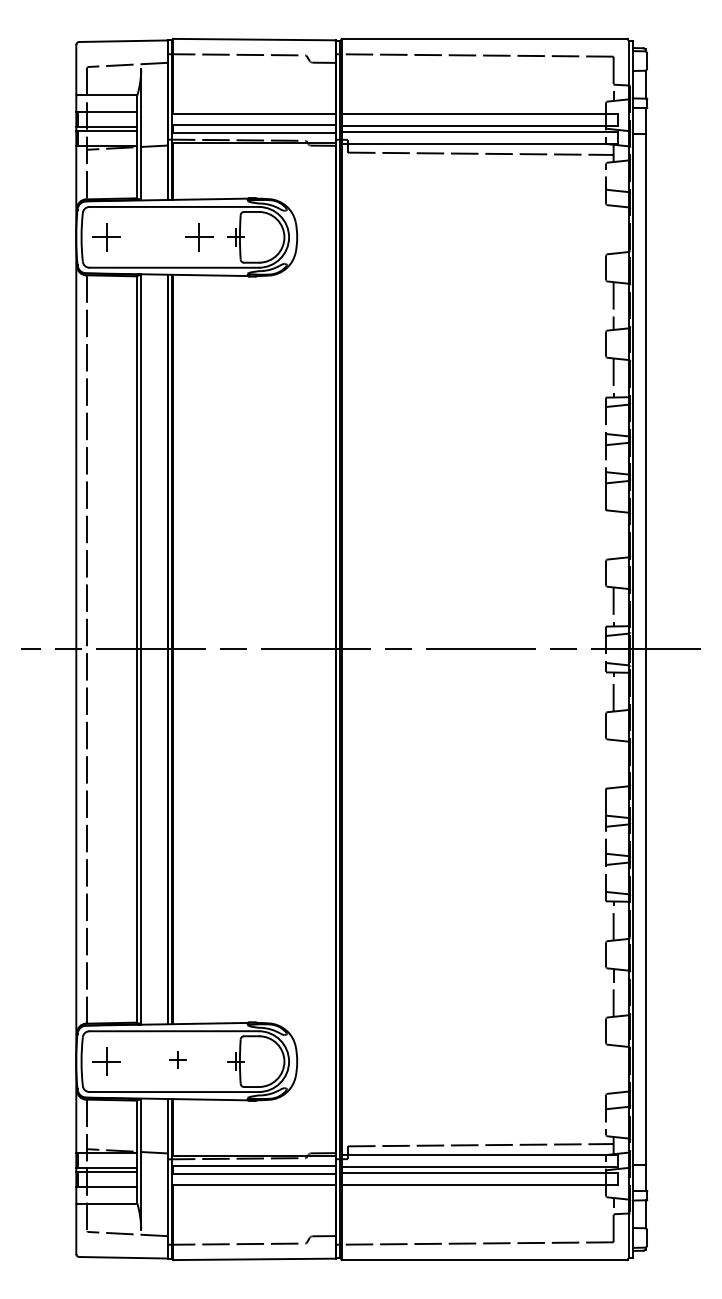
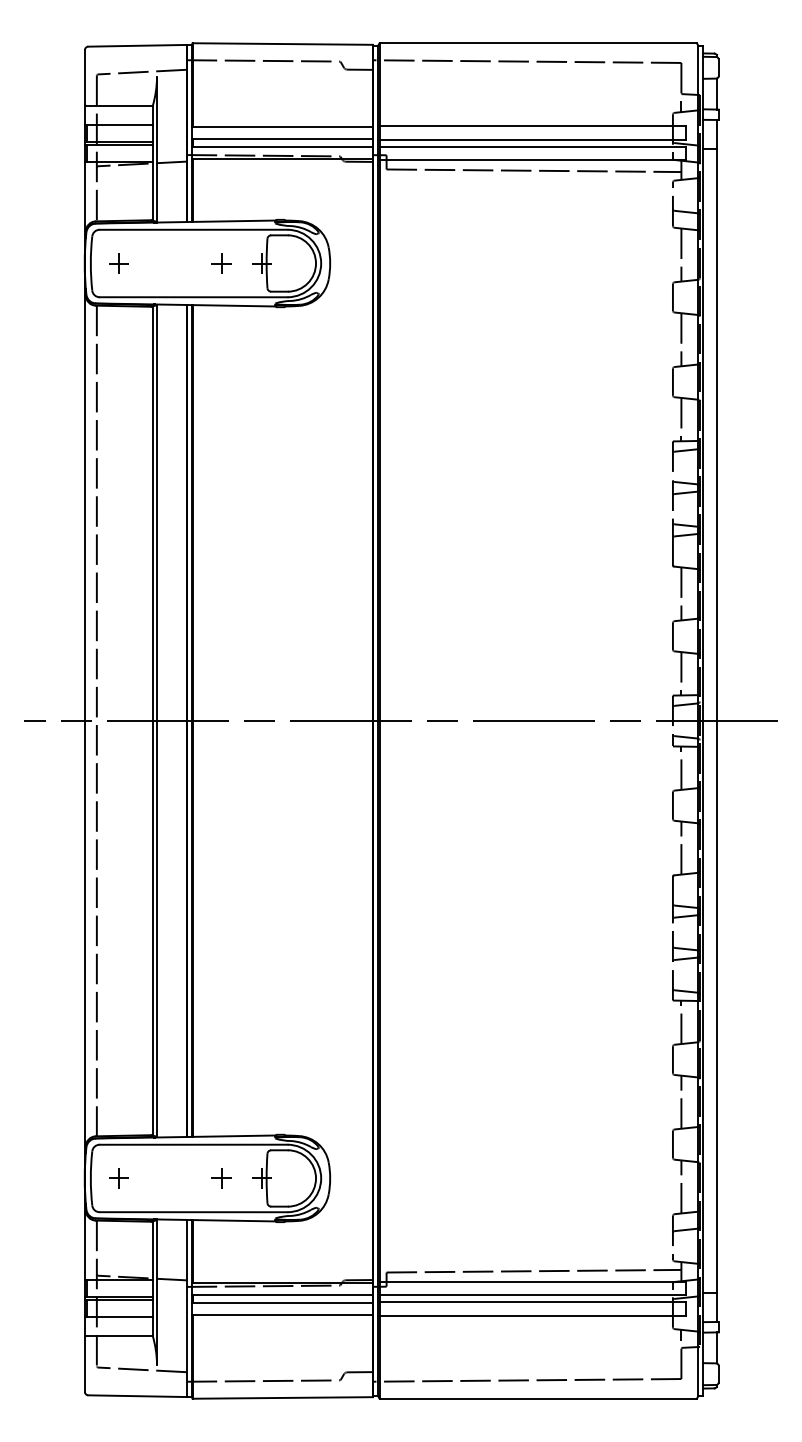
line: (613, 229) -> (681, 254), added
part: (106, 237) -> (118, 263), size x0.62
part: (199, 237) -> (221, 263), size x0.62
line: (613, 534) -> (681, 593), added
line: (613, 763) -> (681, 847), added
part: (177, 1059) -> (221, 1178), moved
part: (106, 1061) -> (118, 1178), size x0.62
line: (613, 1068) -> (681, 1186), added

